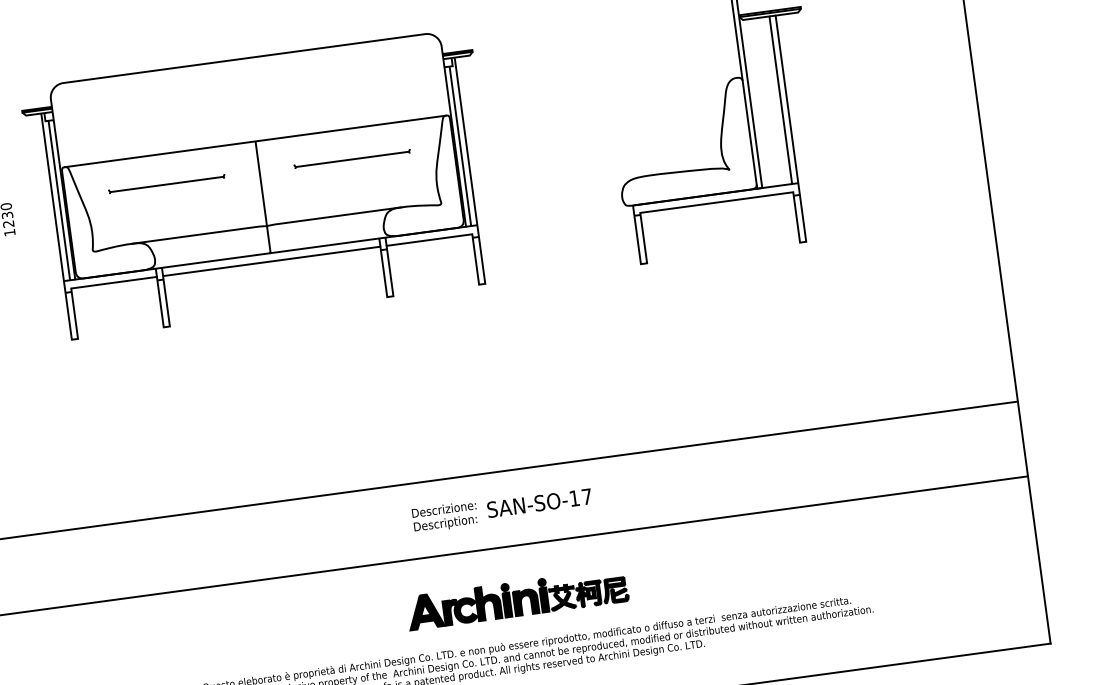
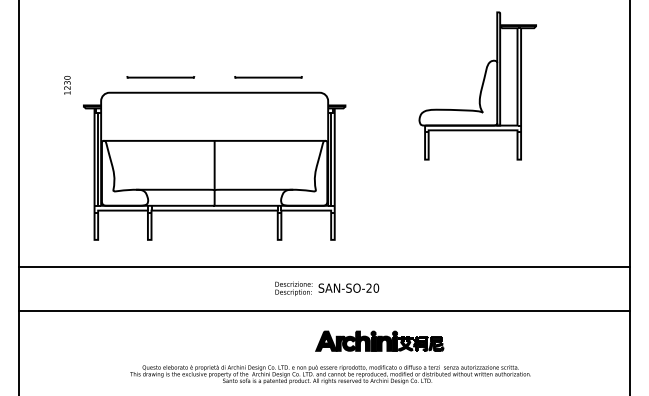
part: (261, 183) -> (214, 165), moved
text: (580, 496) -> (372, 287), SAN-SO-17 -> SAN-SO-20
part: (516, 597) -> (379, 340), moved

